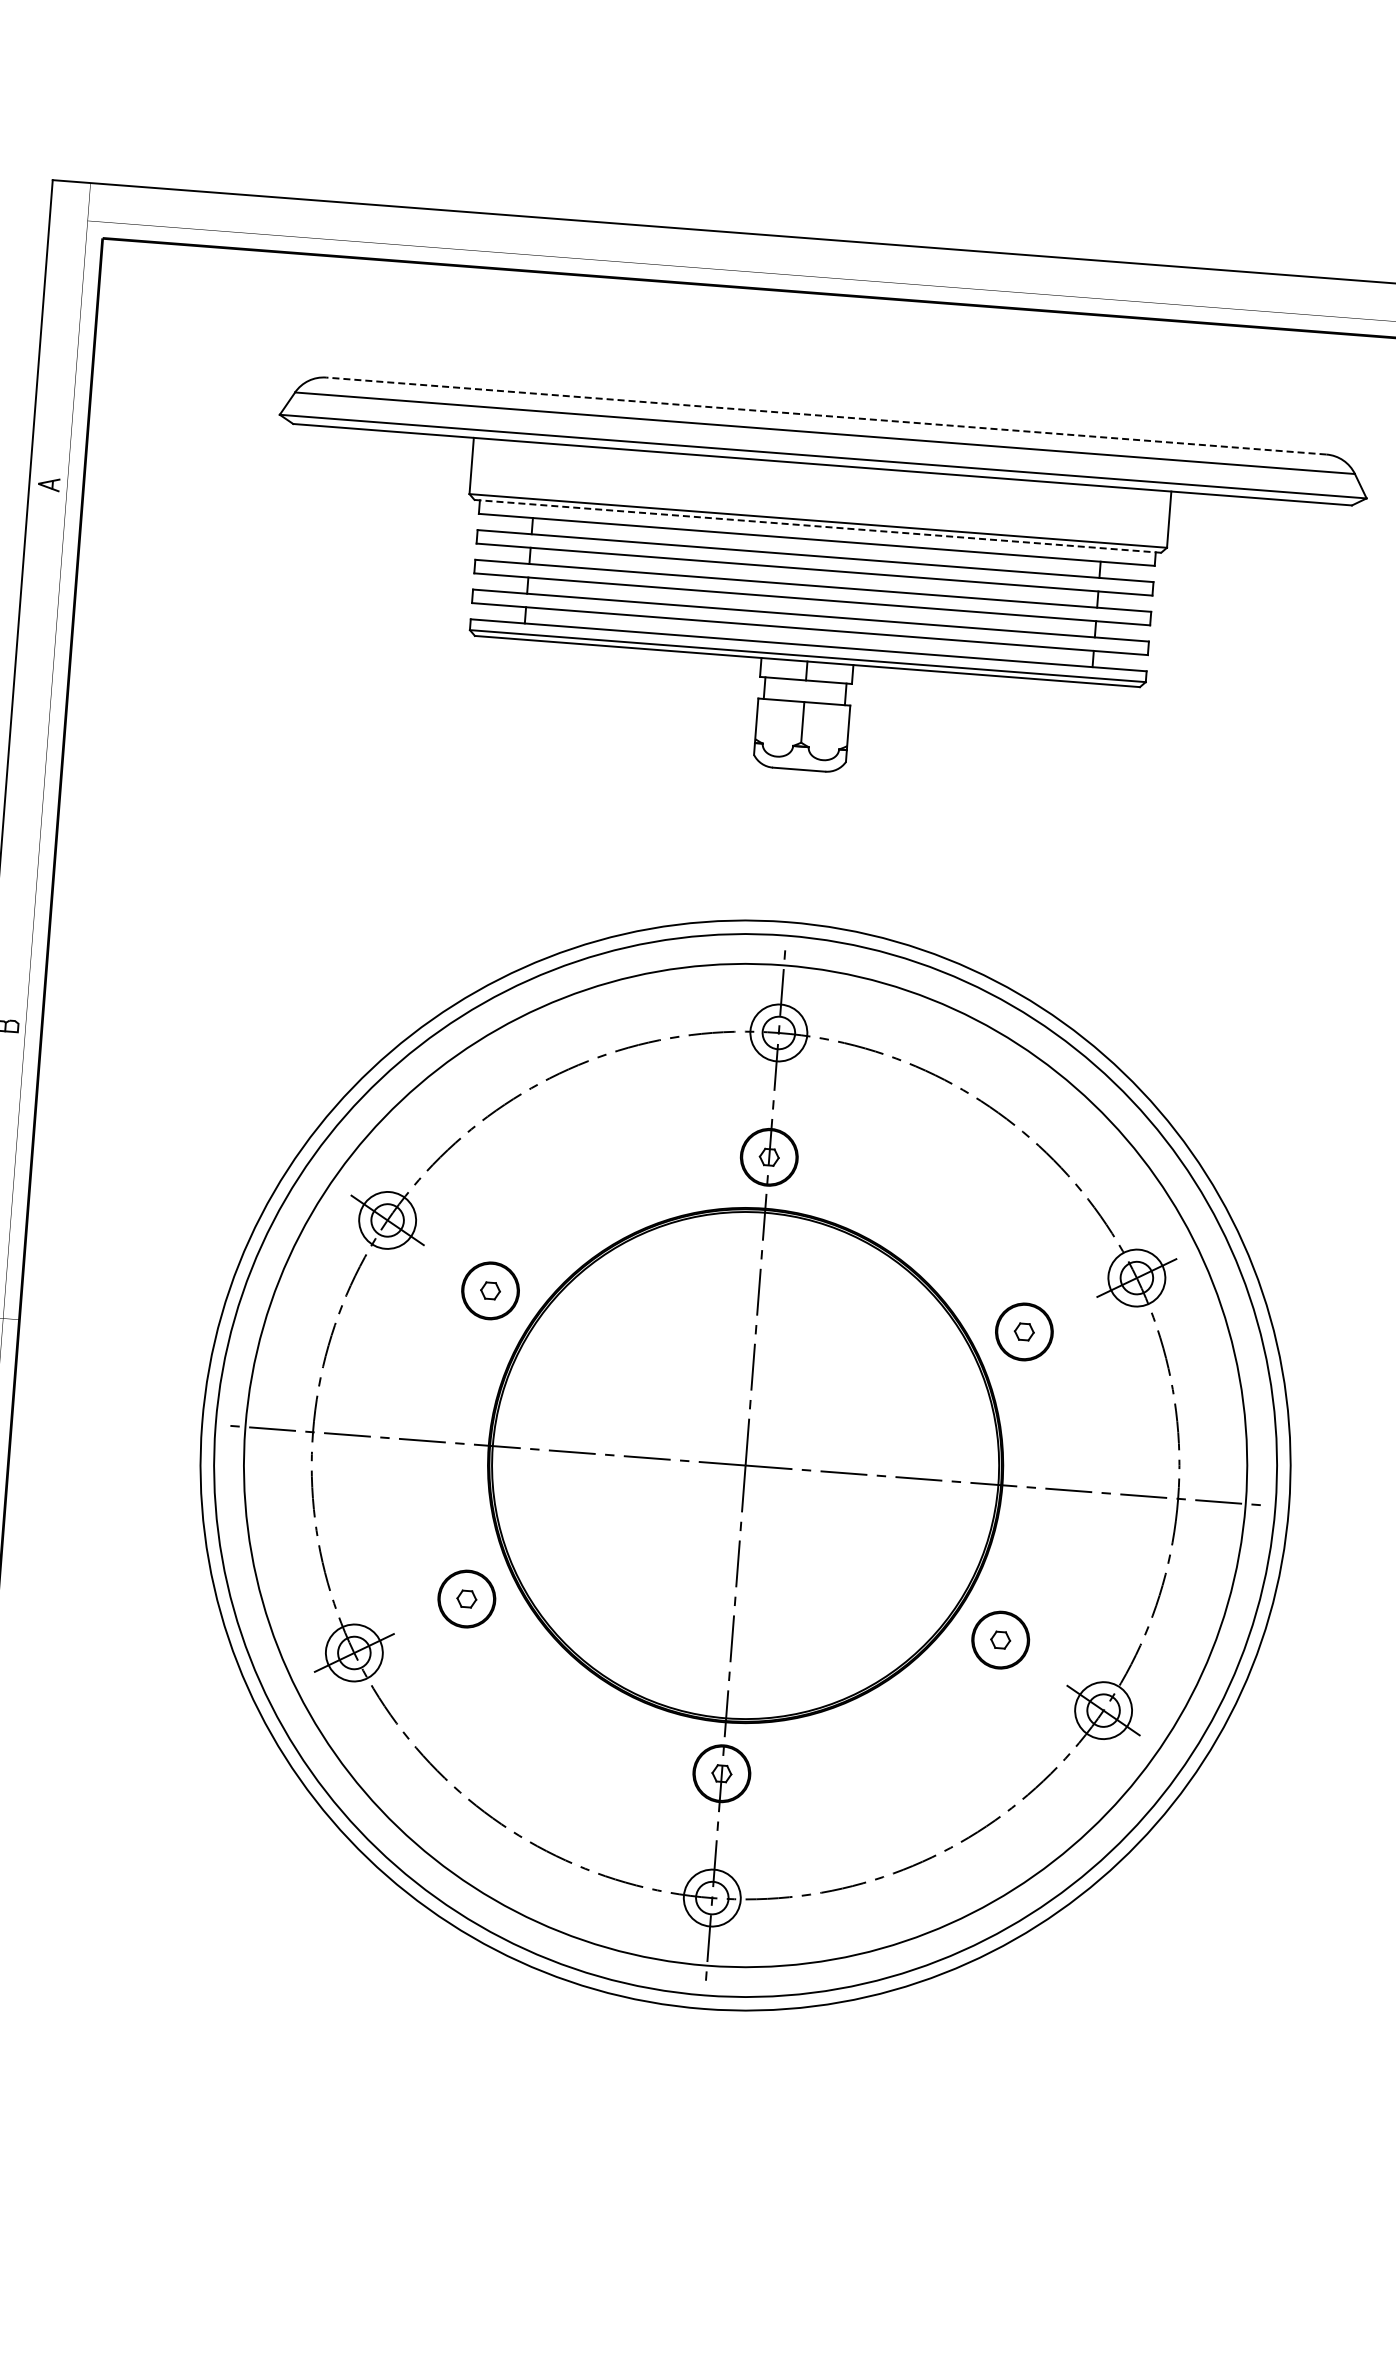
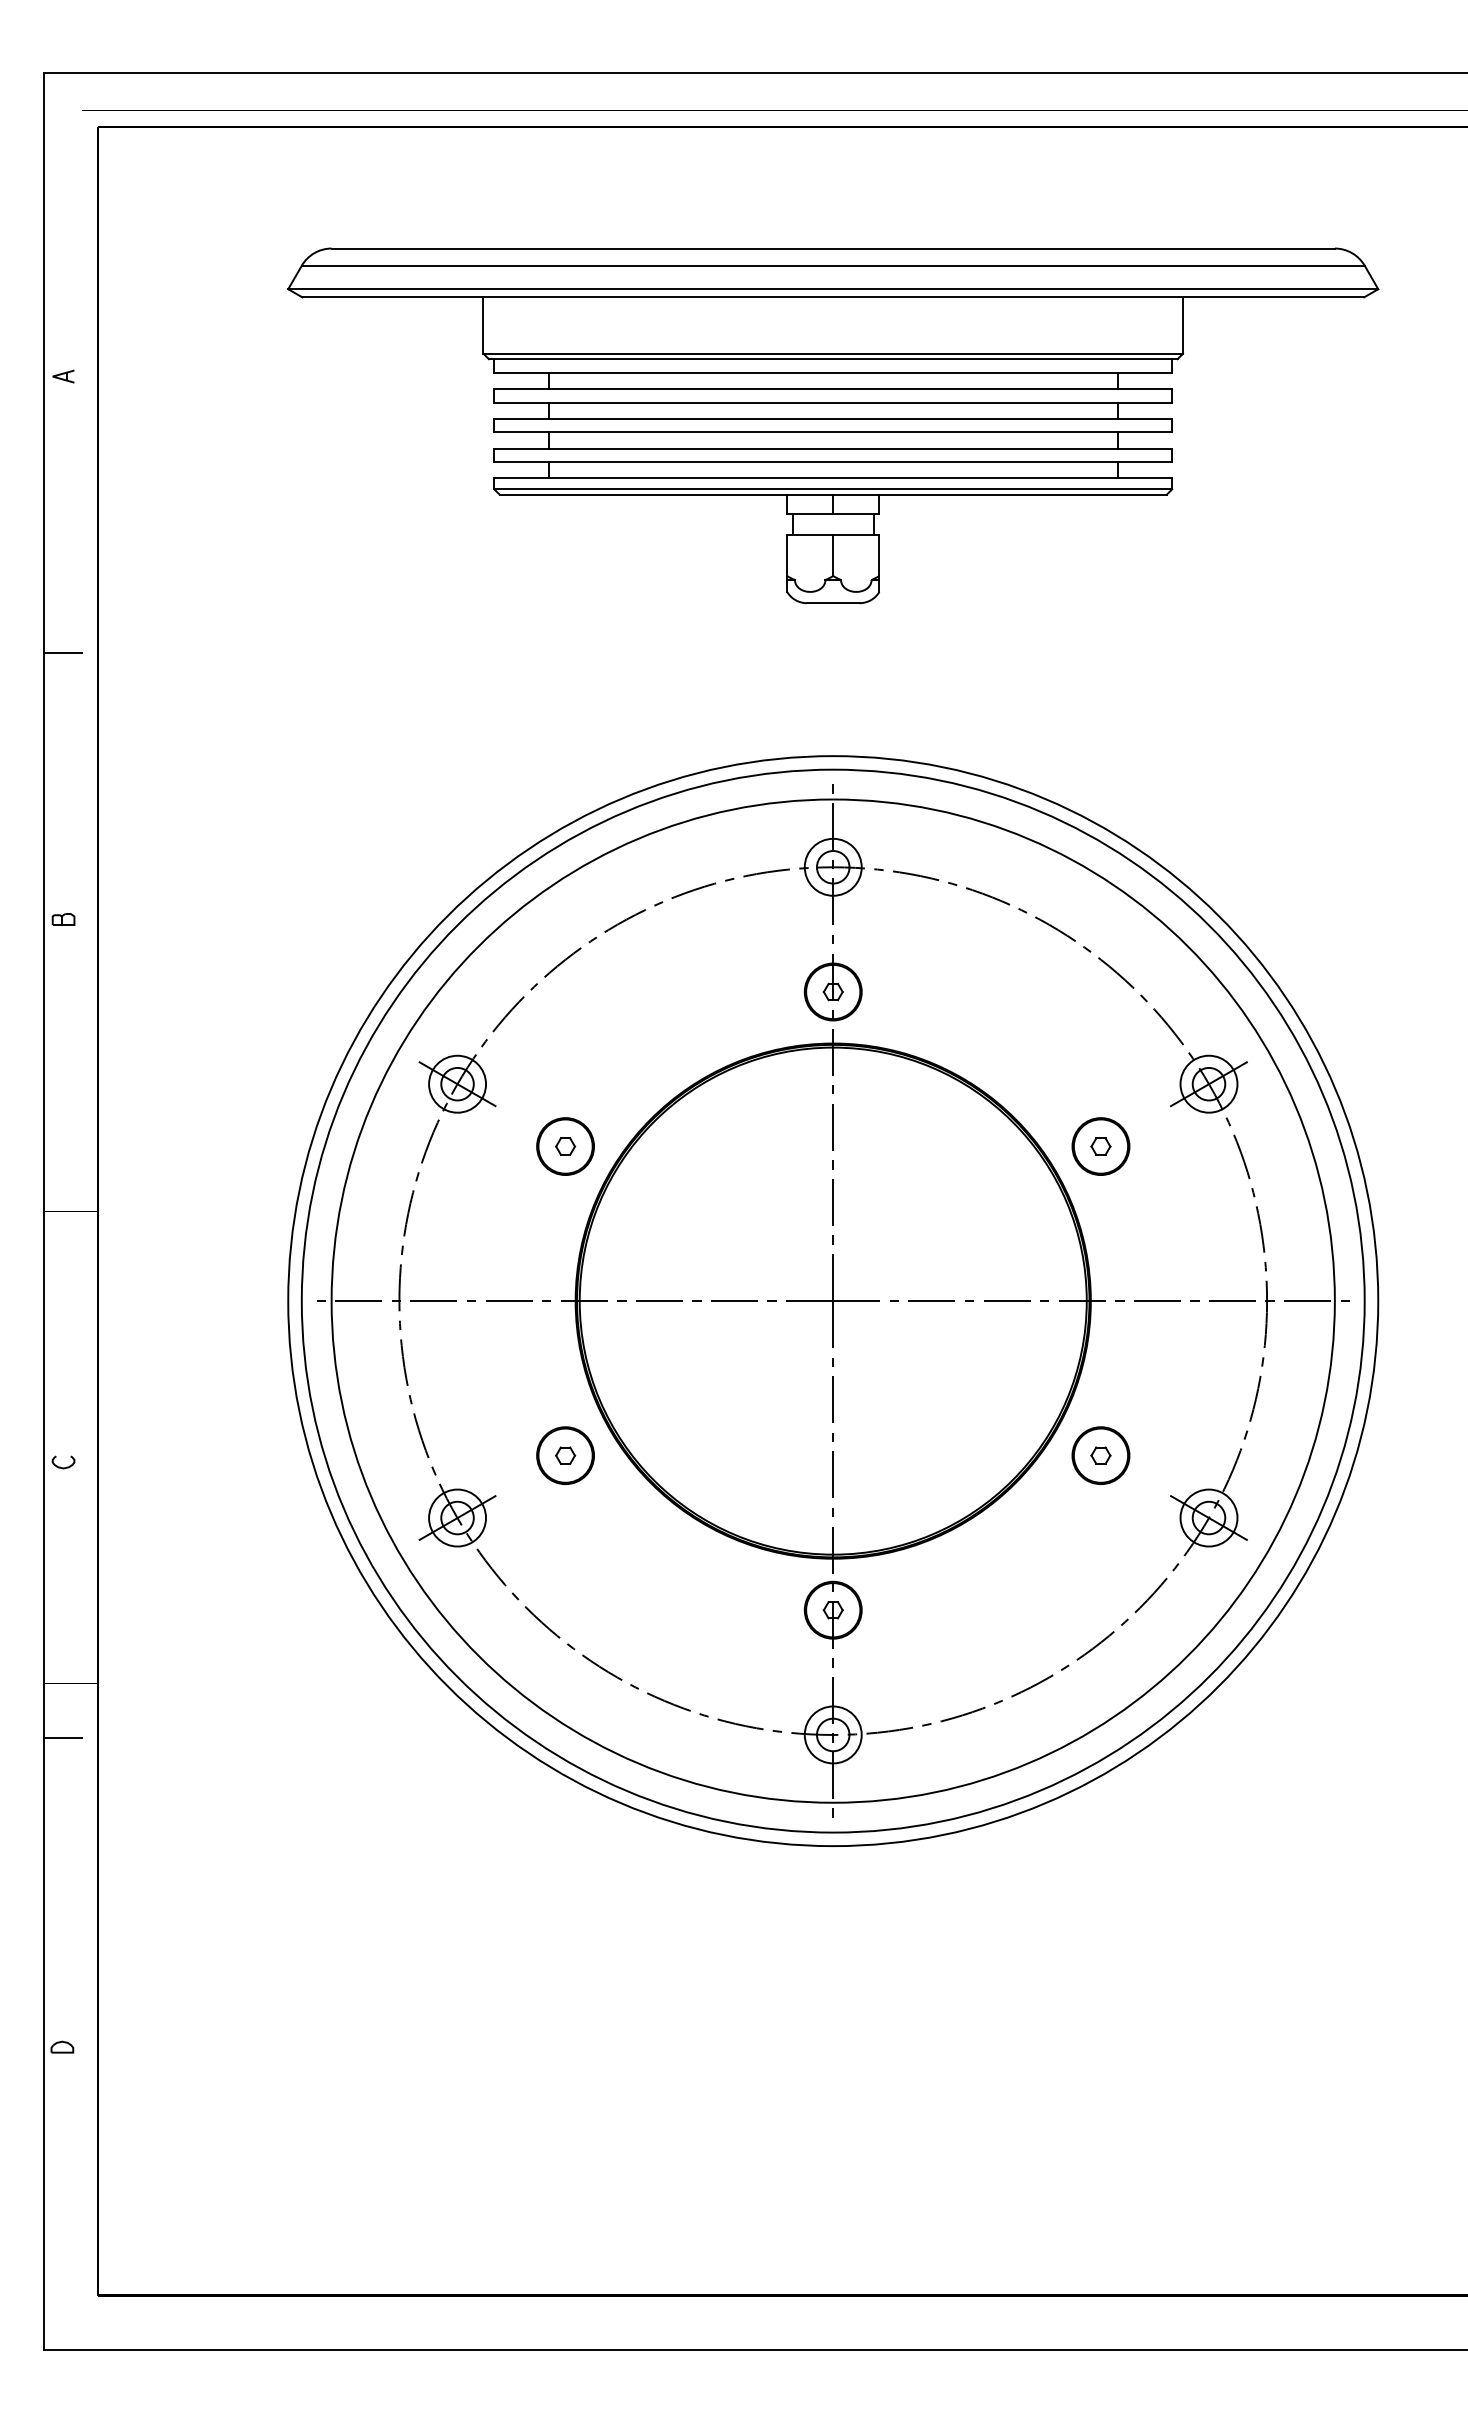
line: (826, 416) -> (833, 248), dashed -> solid
line: (818, 526) -> (833, 359), dashed -> solid
line: (26, 759) -> (62, 652), added

